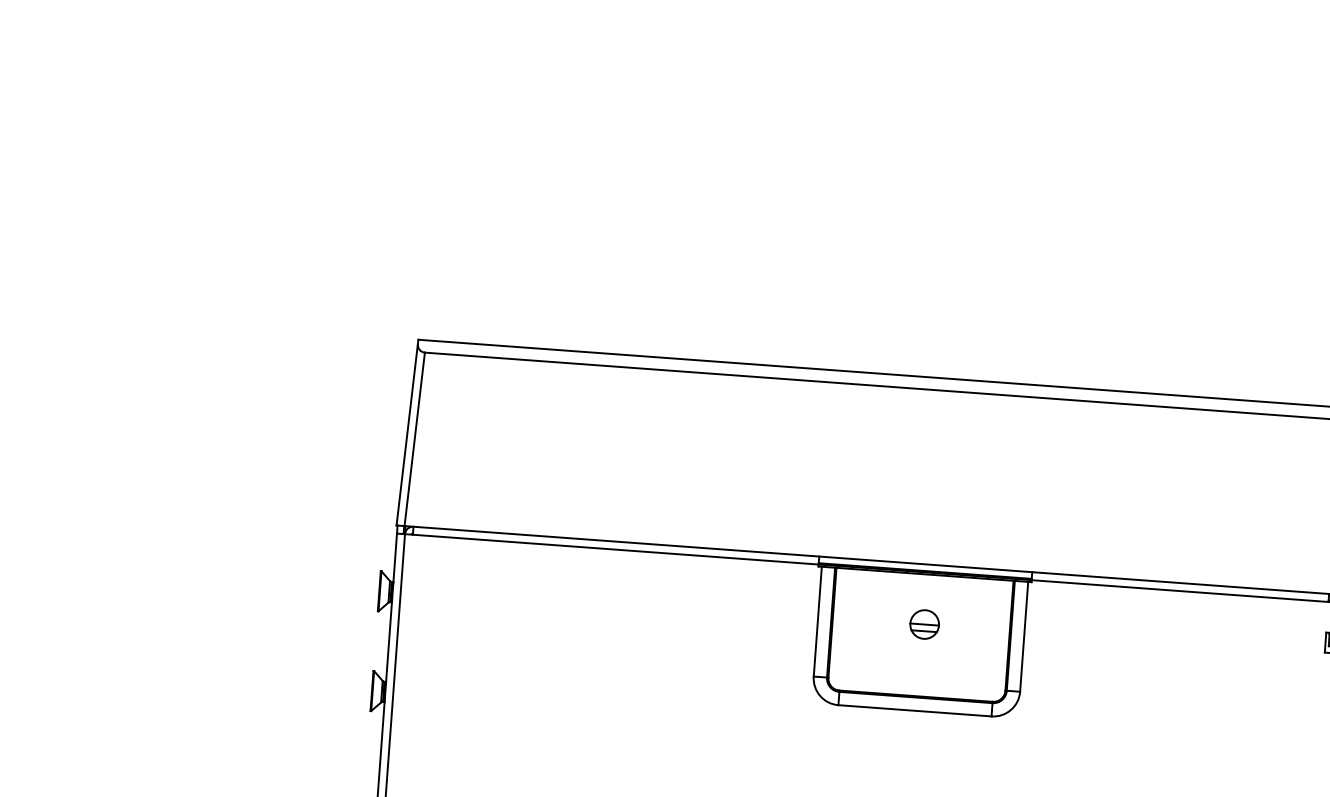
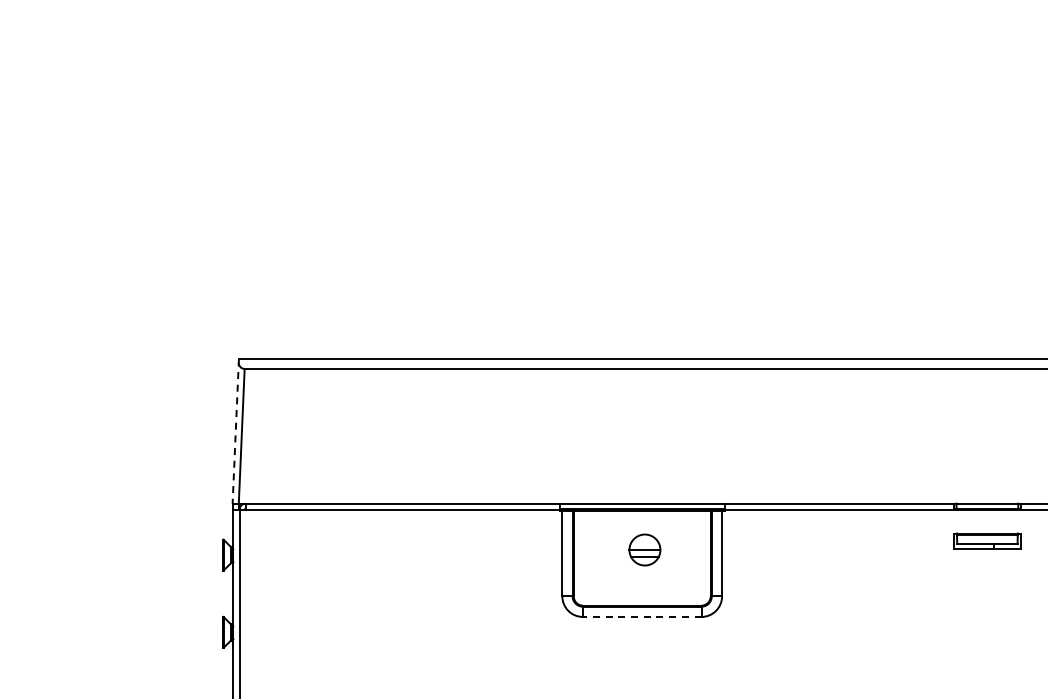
line: (407, 433) -> (235, 432), solid -> dashed
part: (924, 623) -> (644, 549), size x1.4
line: (914, 710) -> (641, 616), solid -> dashed

